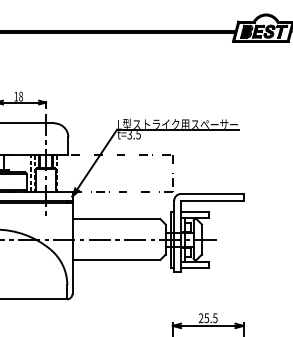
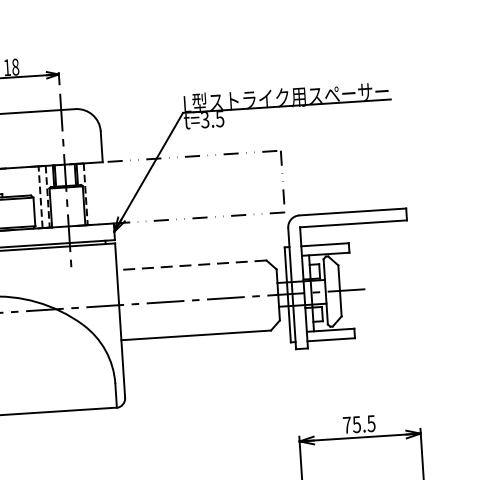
line: (116, 219) -> (191, 266), solid -> dashed
text: (200, 318) -> (346, 425), 25.5 -> 75.5

